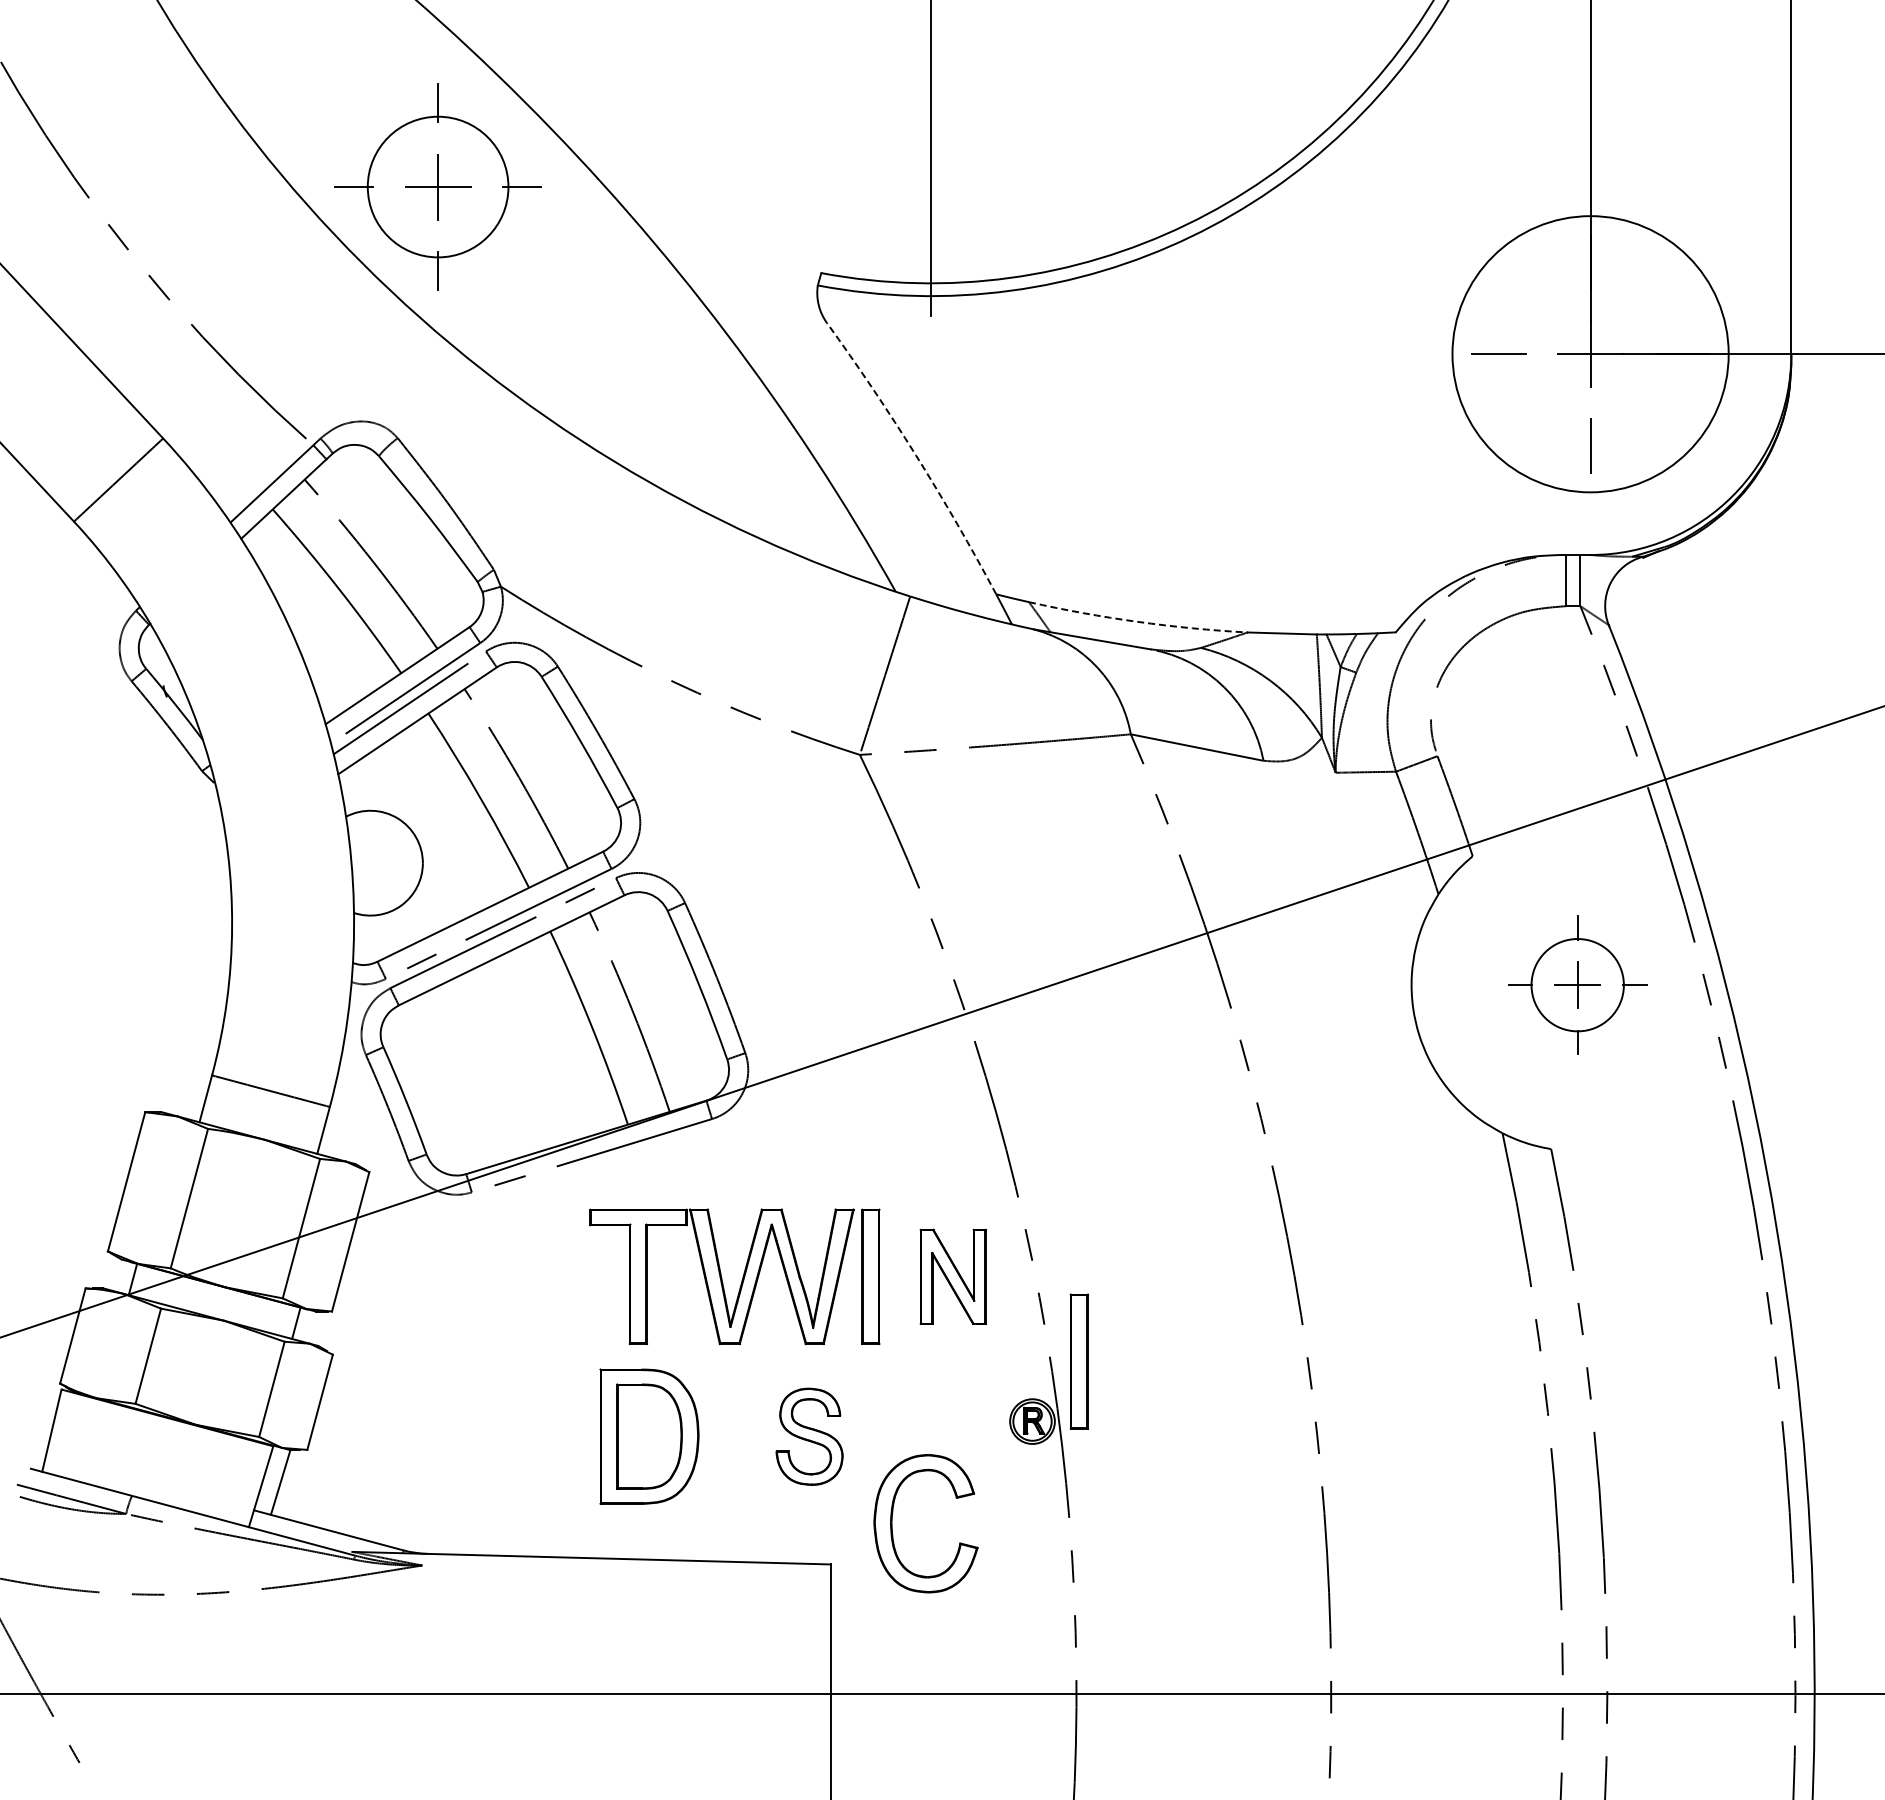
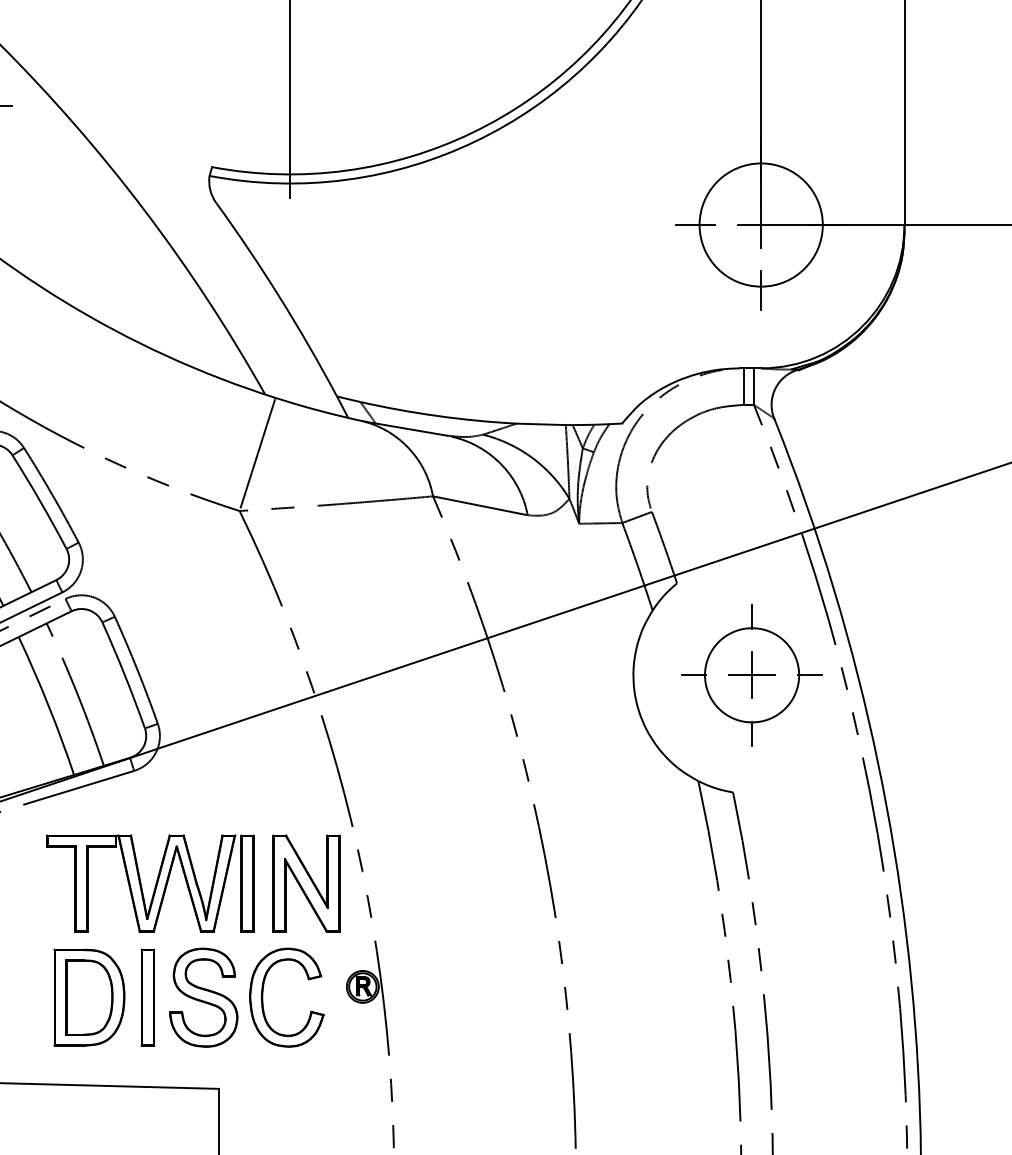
circle: (1590, 353) -> (761, 224), size x0.62
arc: (916, 455) -> (280, 297), dashed -> solid
arc: (1137, 621) -> (437, 415), dashed -> solid
part: (1577, 985) -> (751, 675), size x1.43
part: (952, 1276) -> (305, 883), size x1.43
part: (1079, 1361) -> (147, 997), moved
part: (809, 1436) -> (203, 997), size x1.43
part: (892, 1523) -> (262, 997), moved

